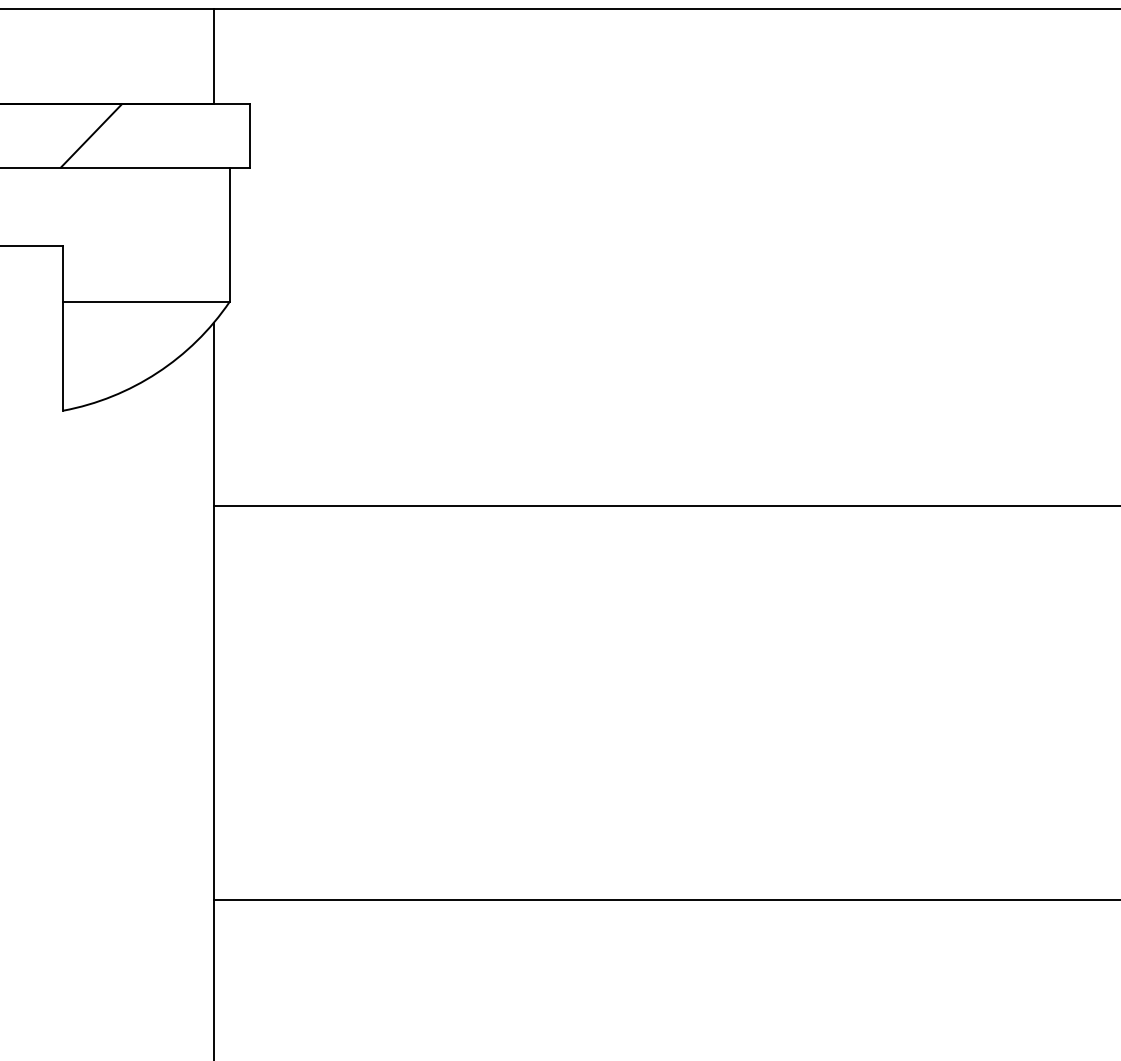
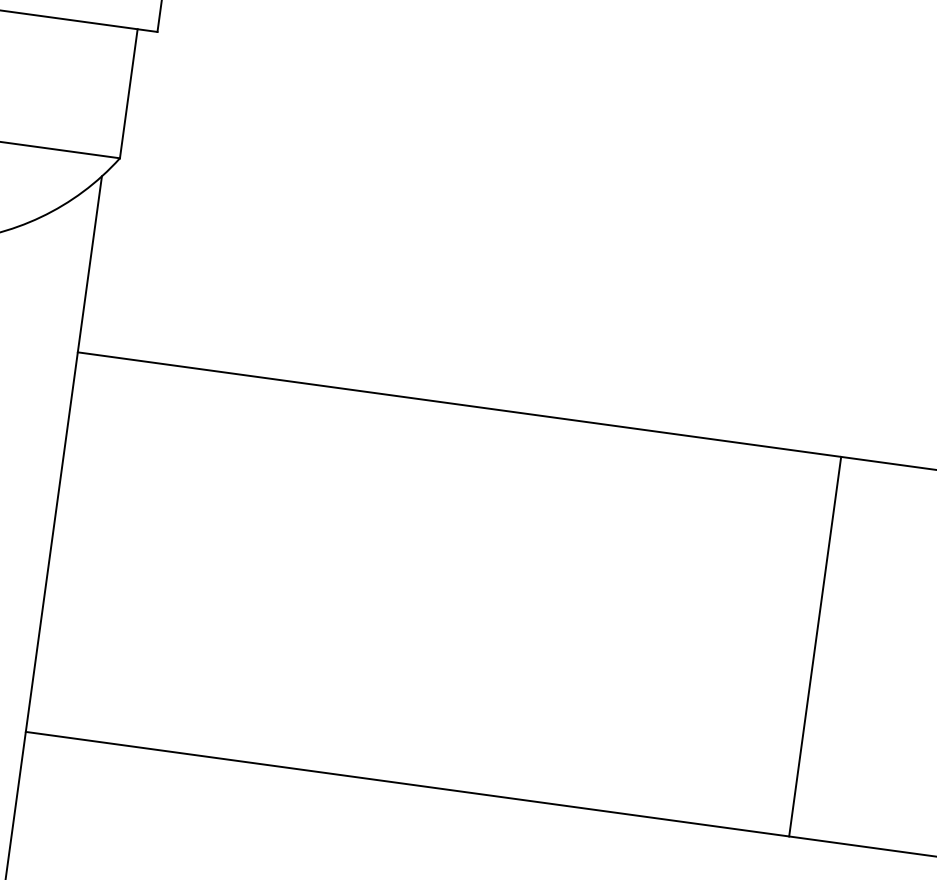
line: (1007, 702) -> (815, 646), added

